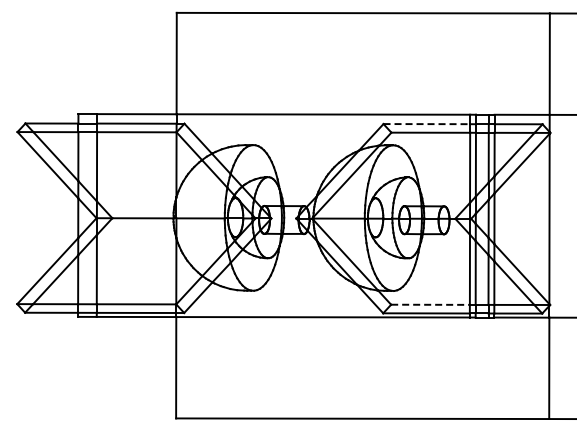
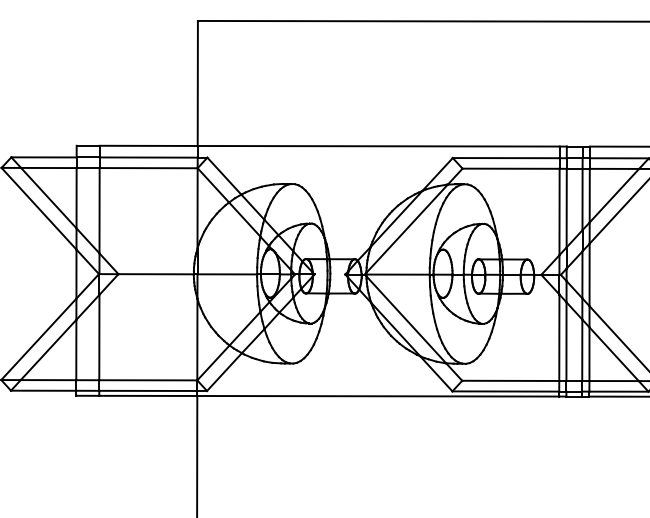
line: (427, 124) -> (507, 158), dashed -> solid
line: (431, 304) -> (511, 380), dashed -> solid

